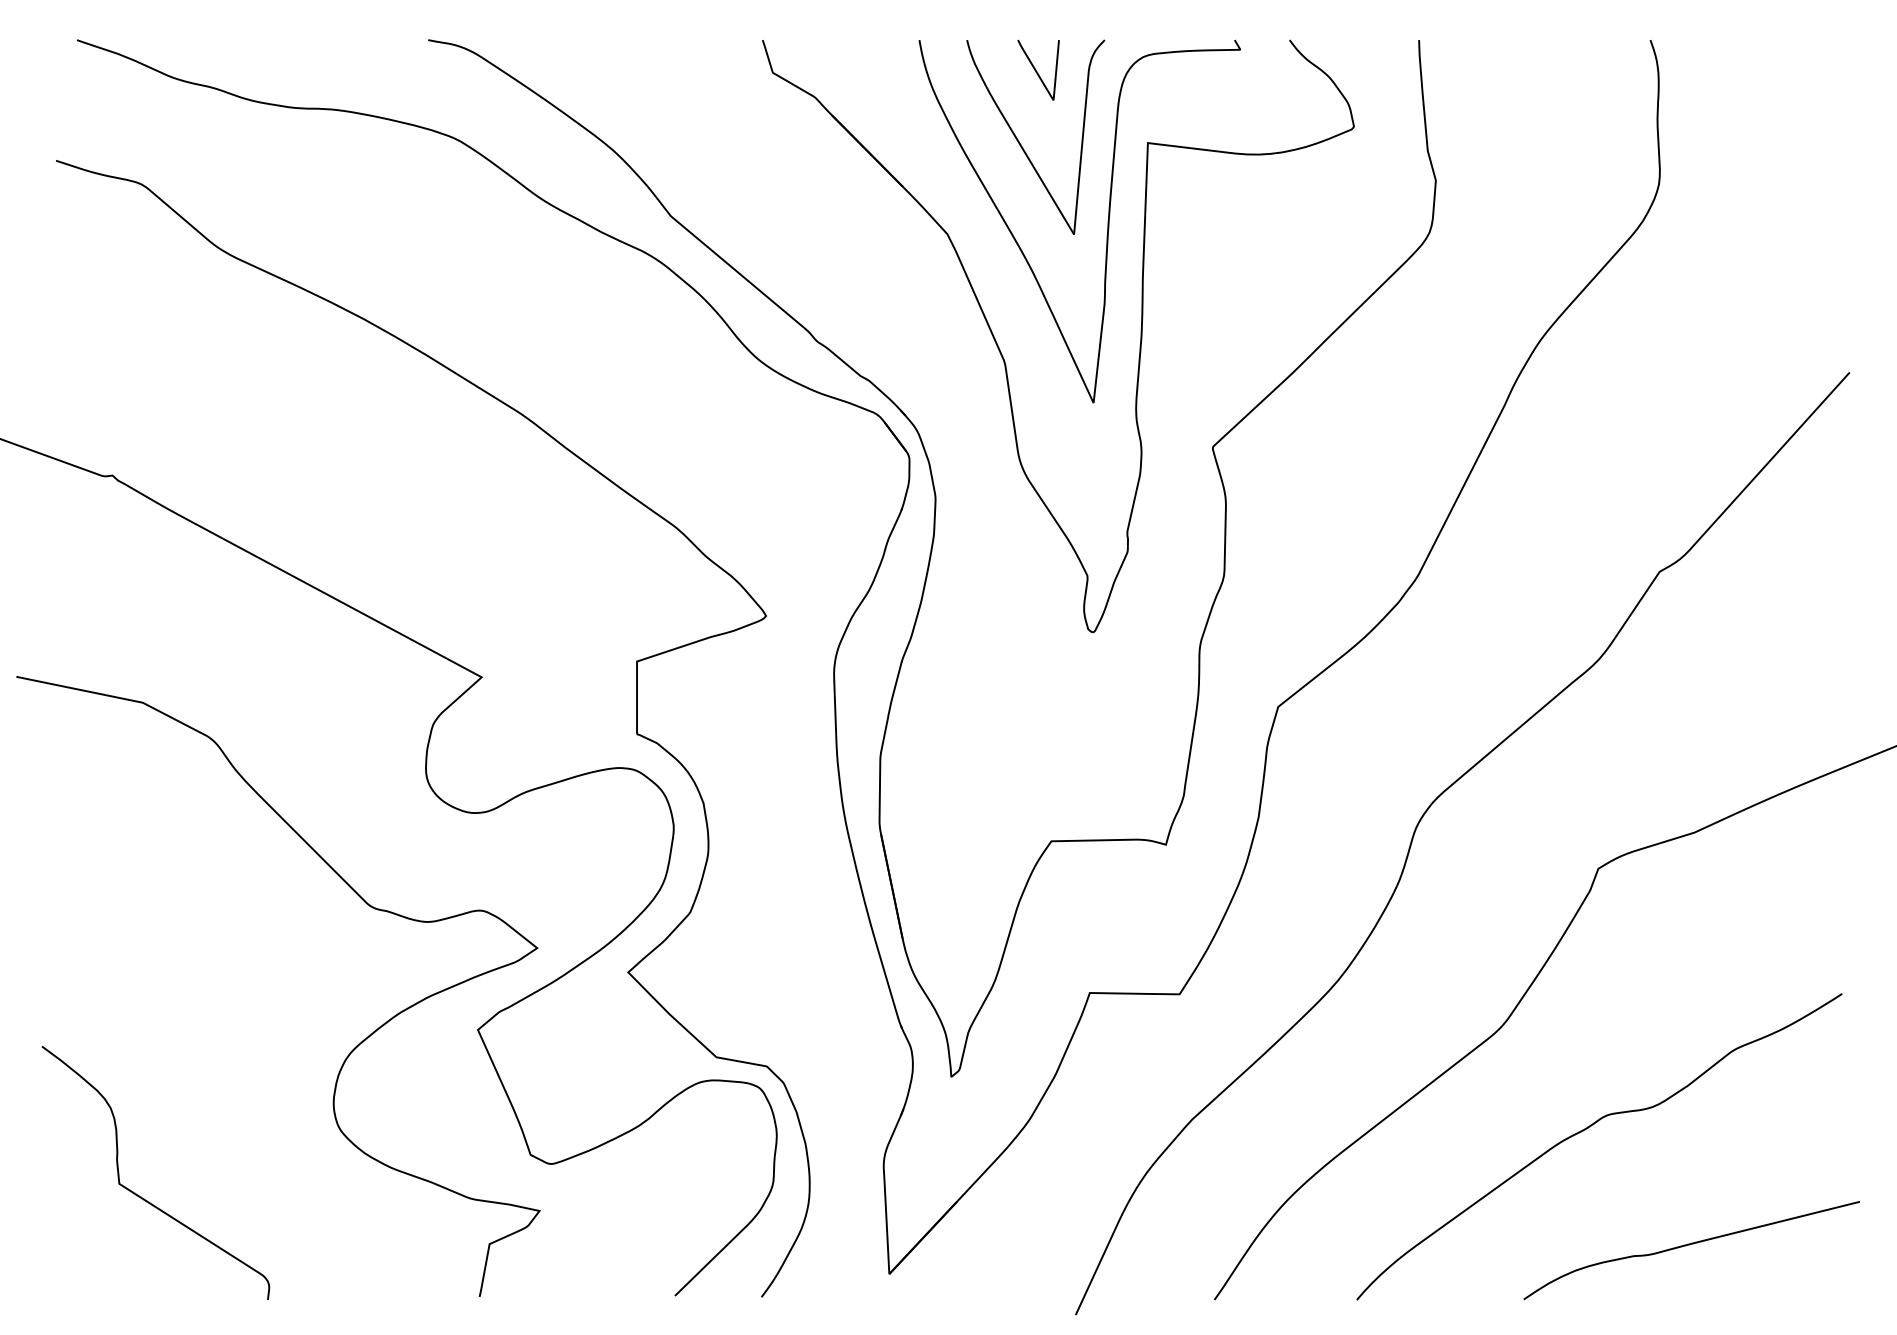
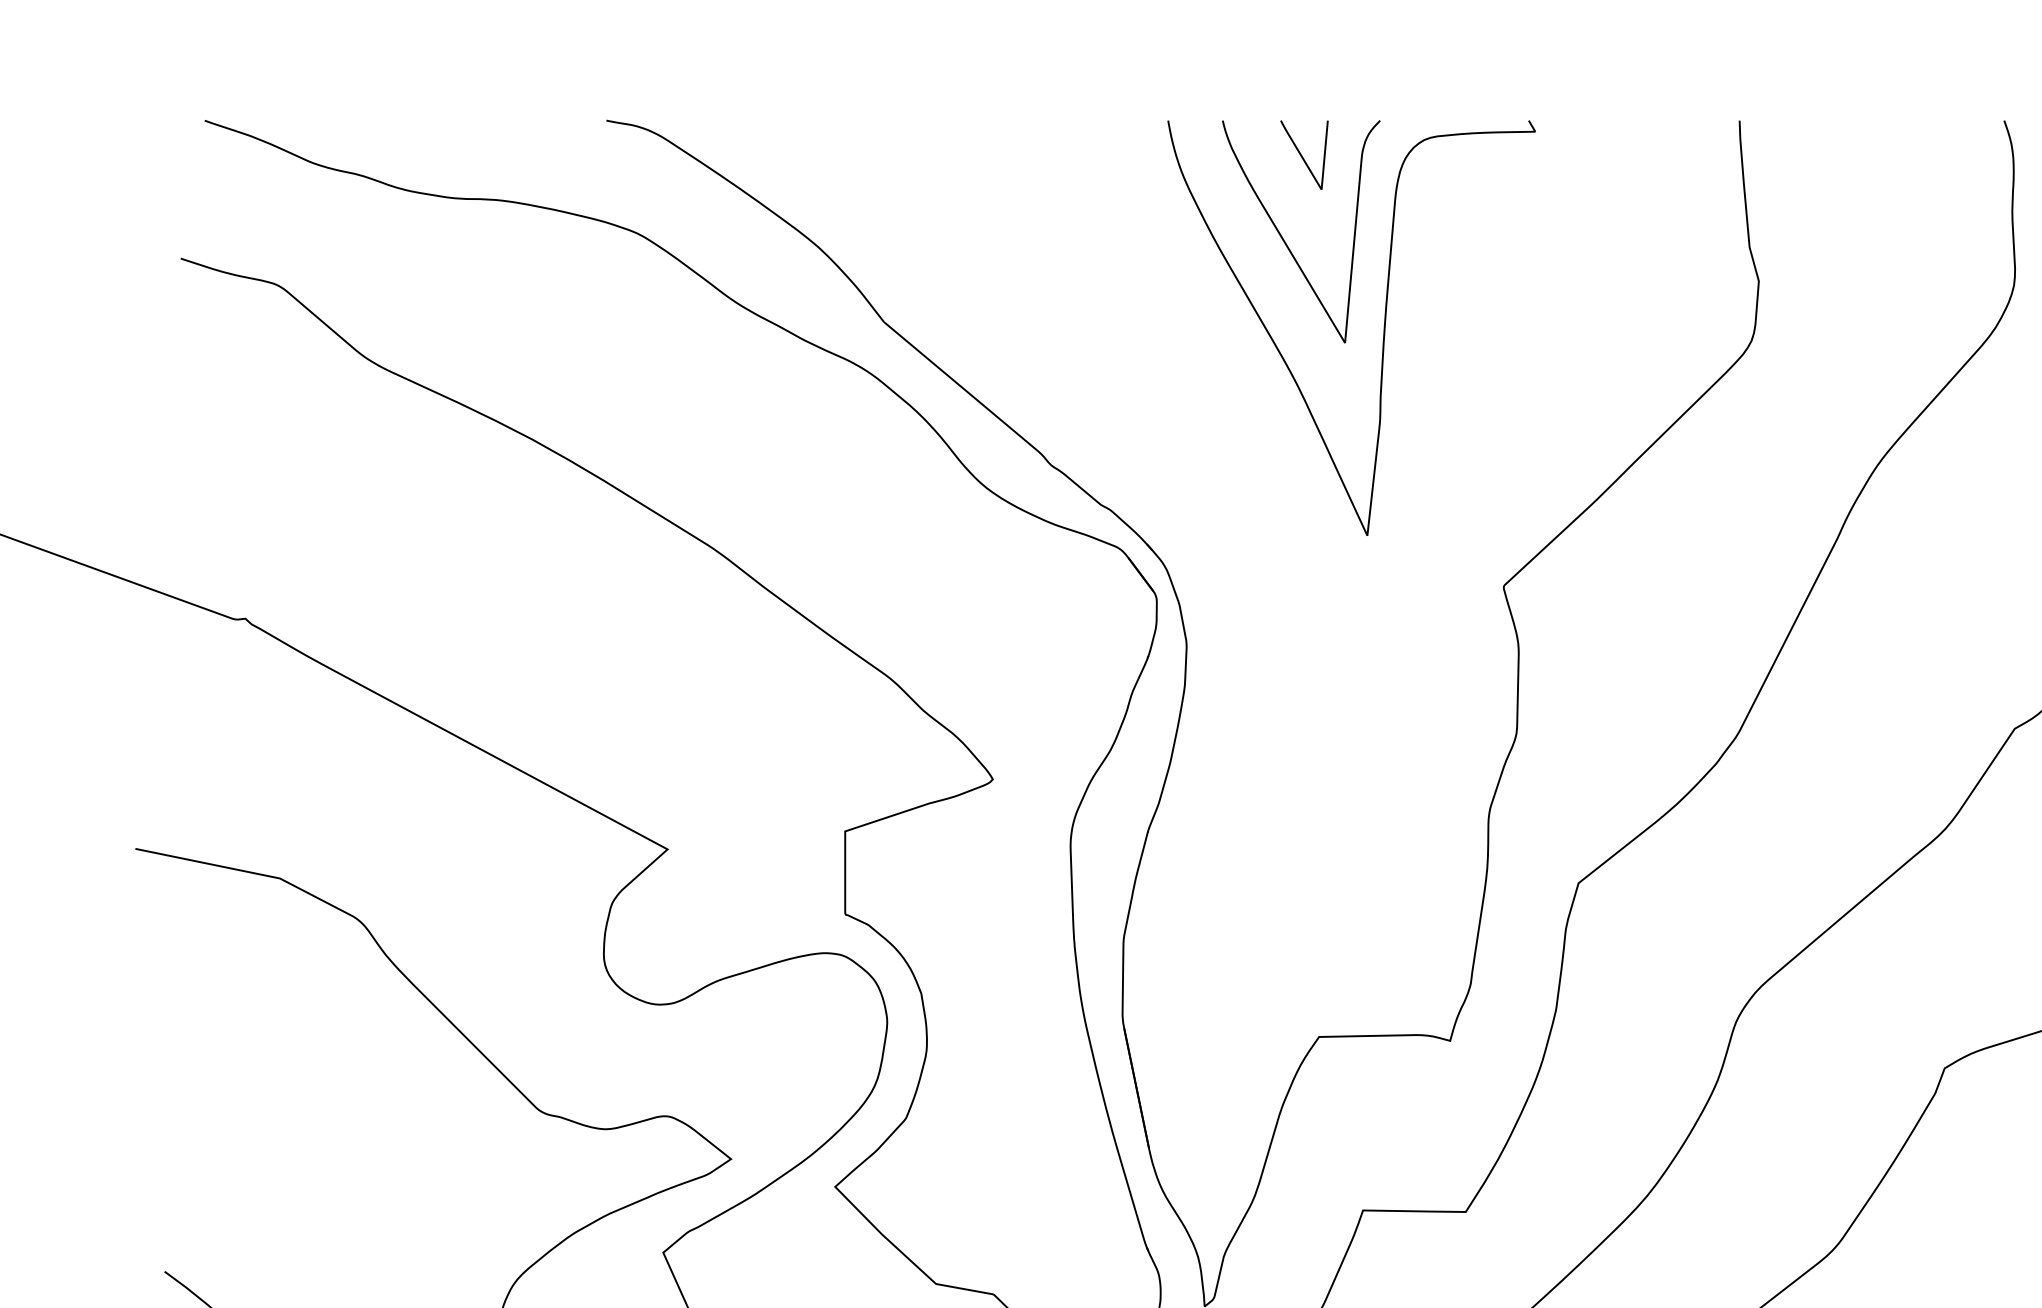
part: (1004, 358) -> (1265, 484), removed

